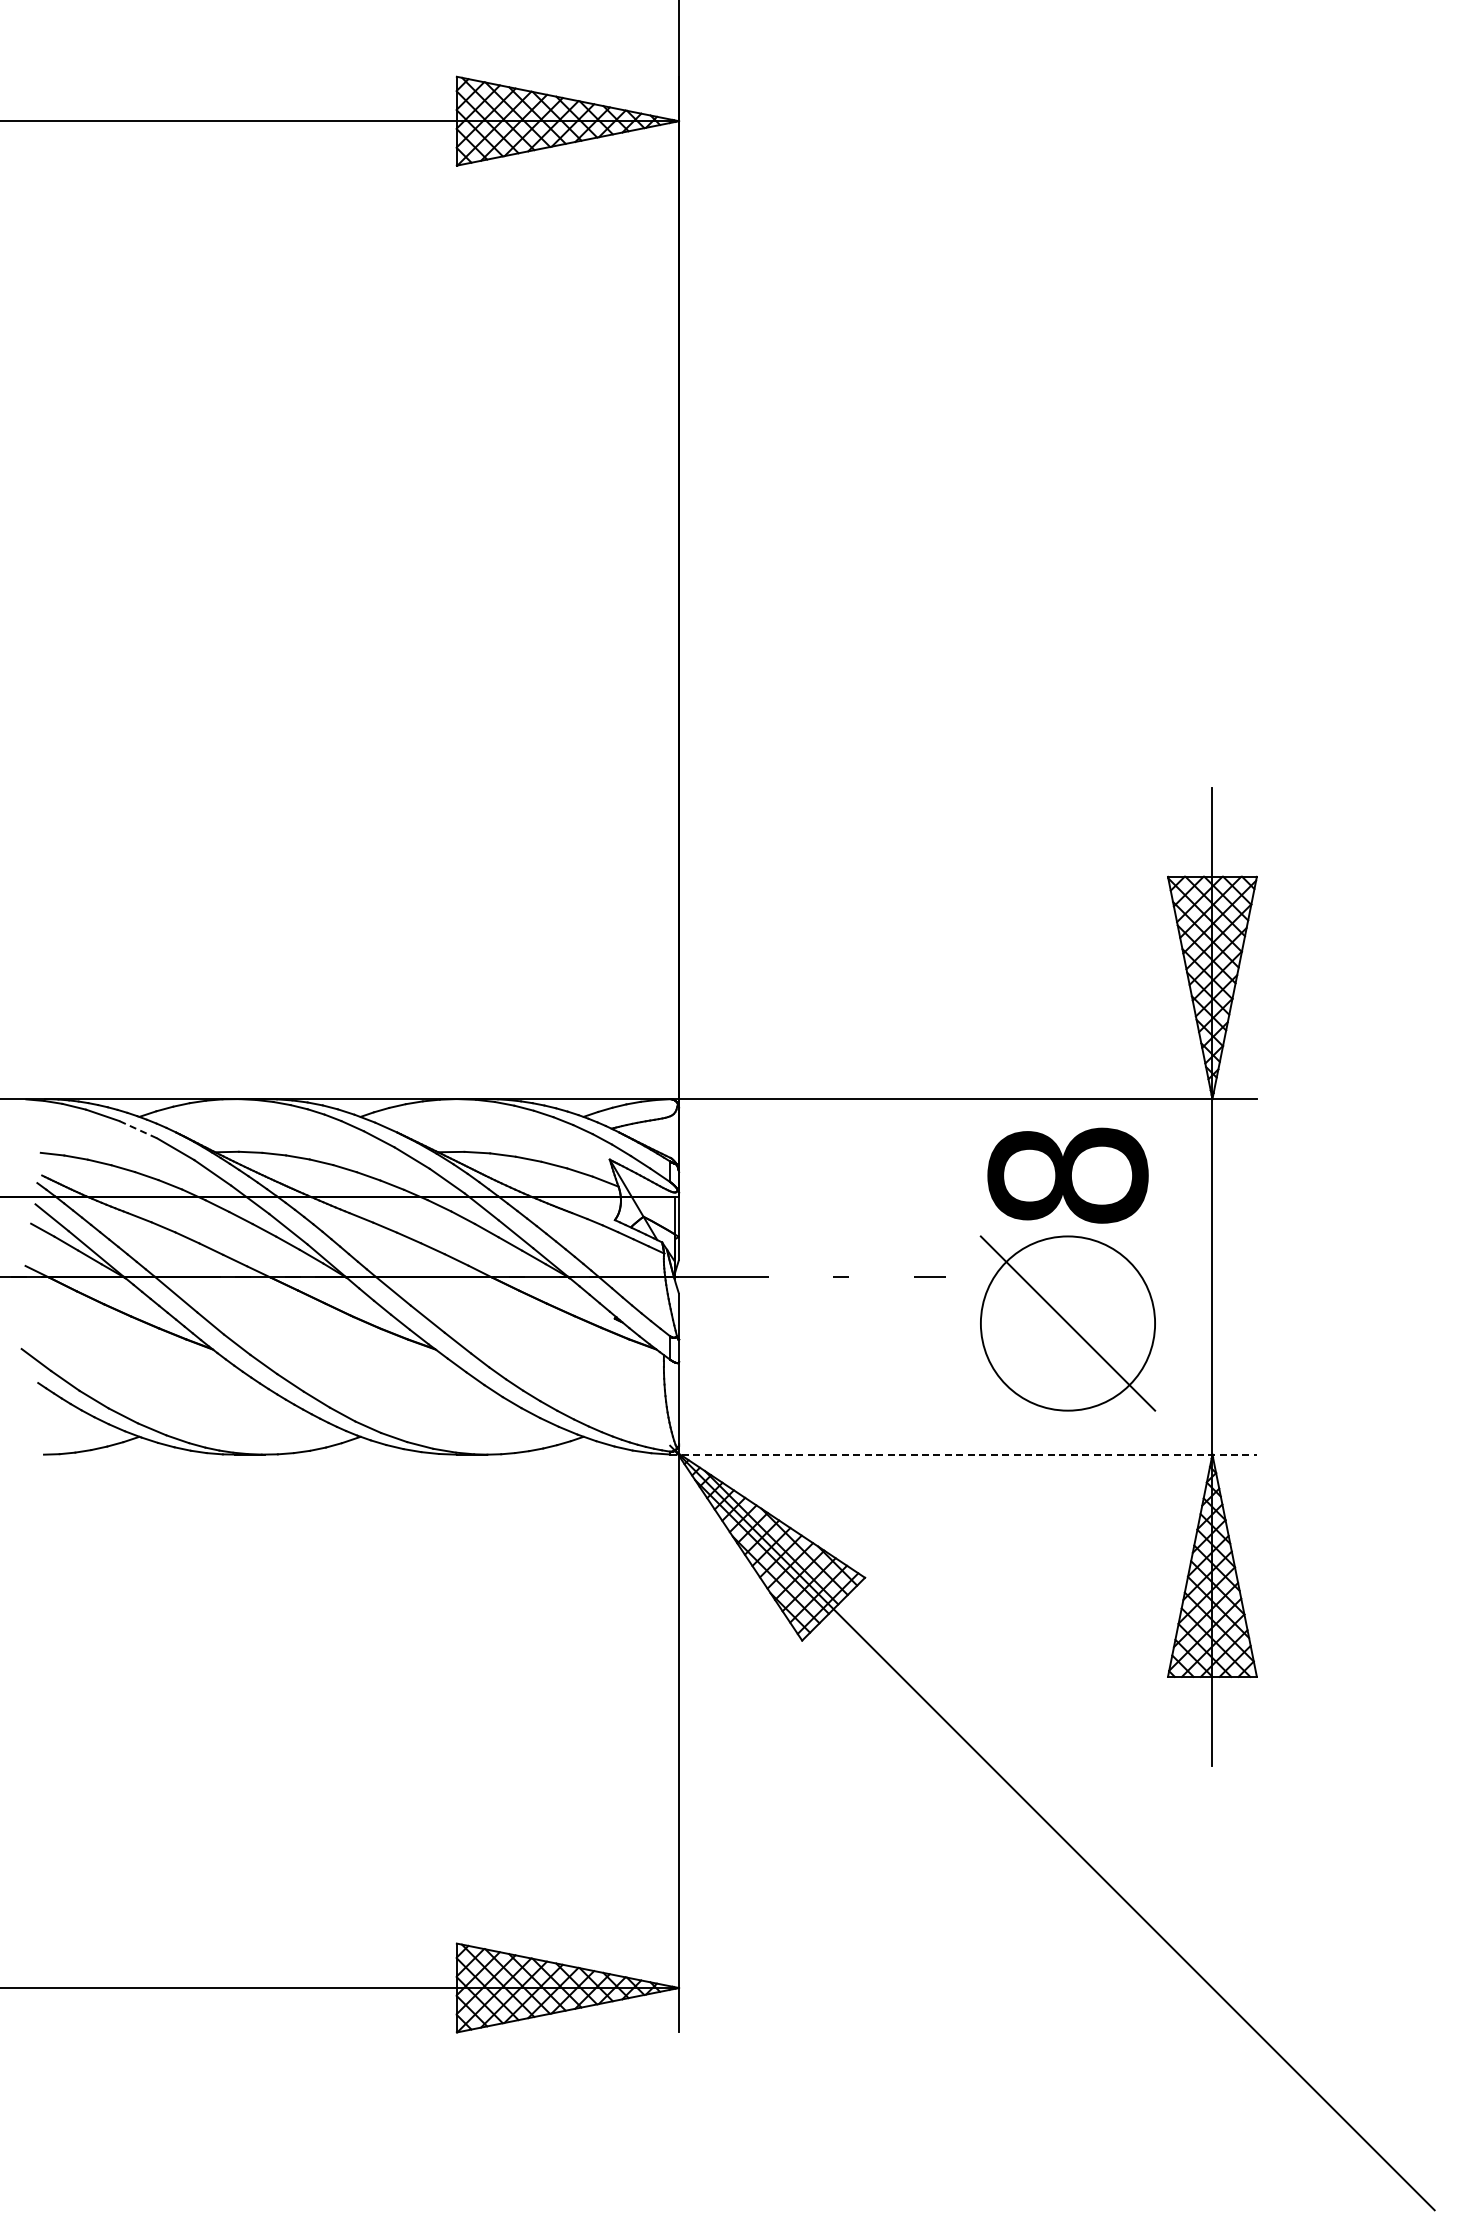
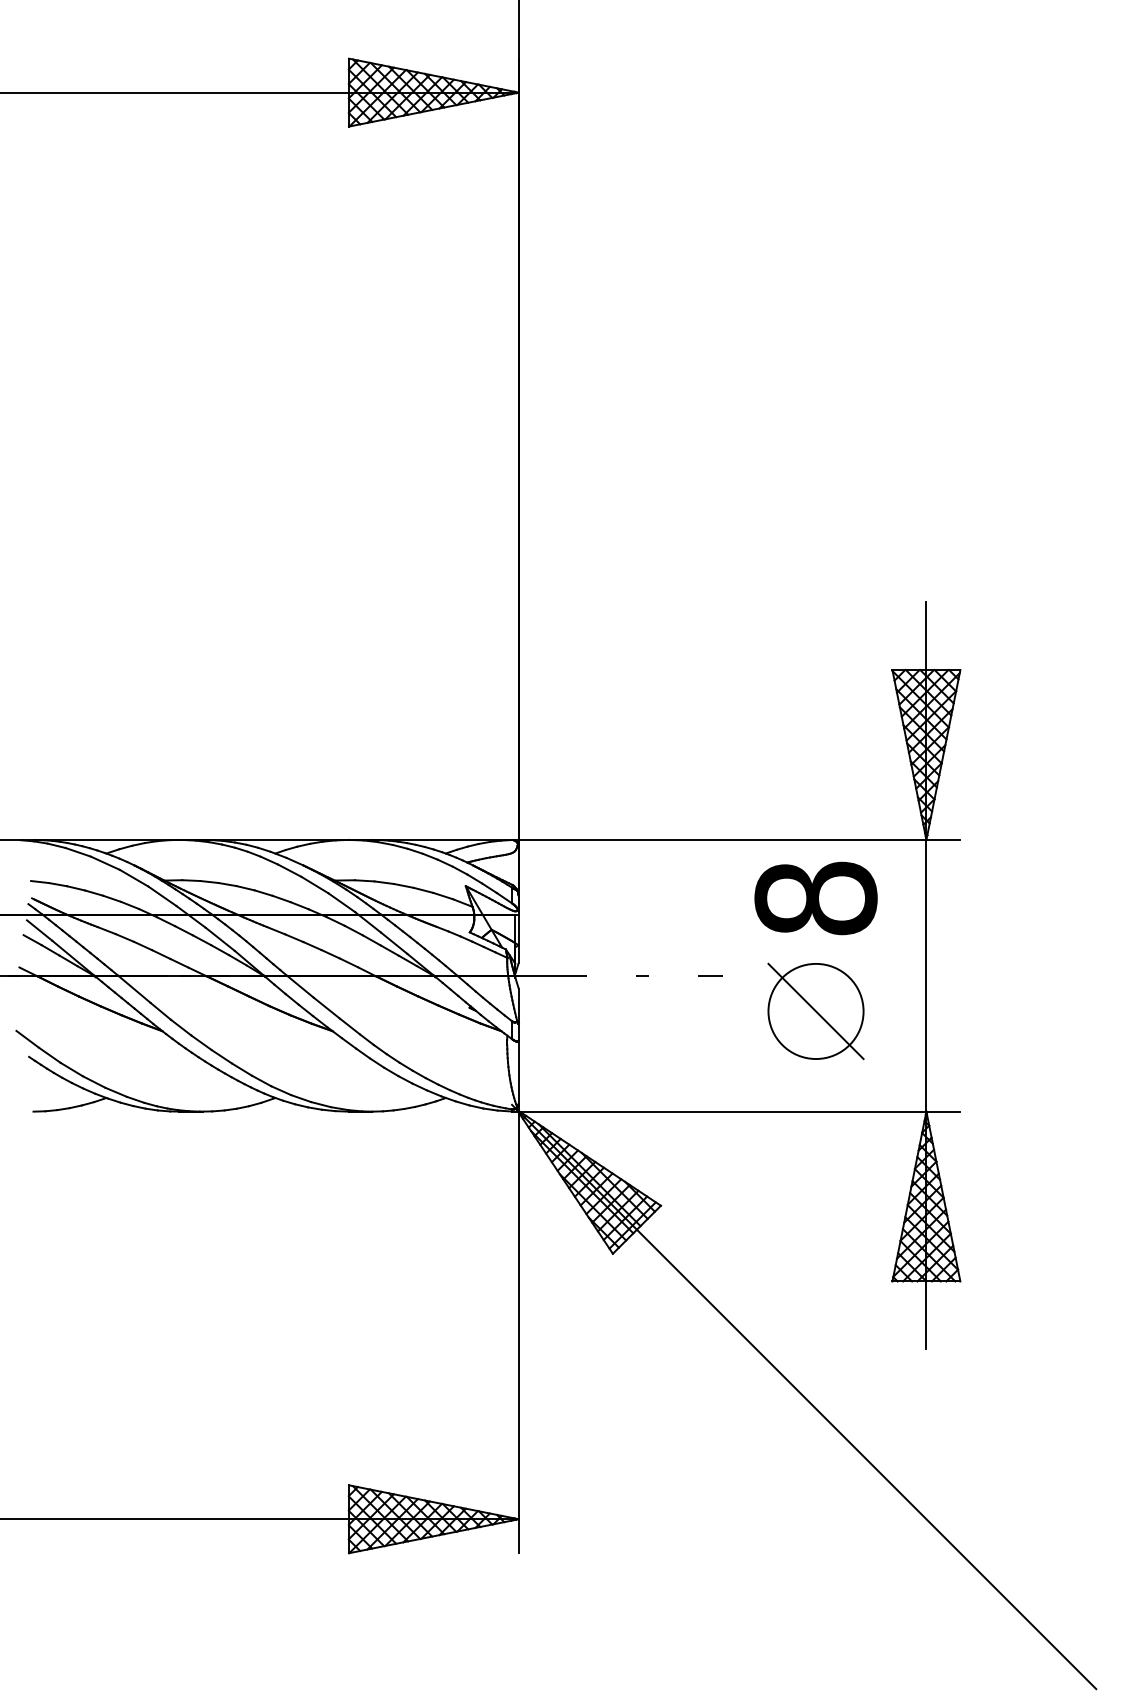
line: (138, 1129) -> (105, 863), dashed -> solid
part: (1067, 1323) -> (815, 1011), size x0.71
line: (964, 1454) -> (736, 1111), dashed -> solid

